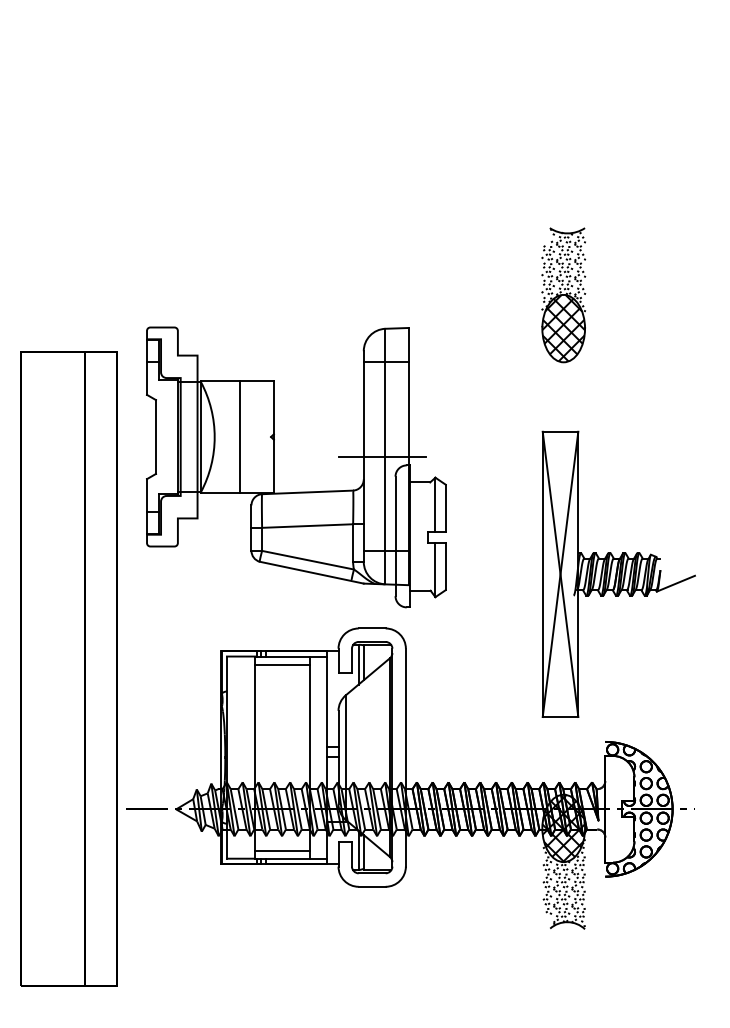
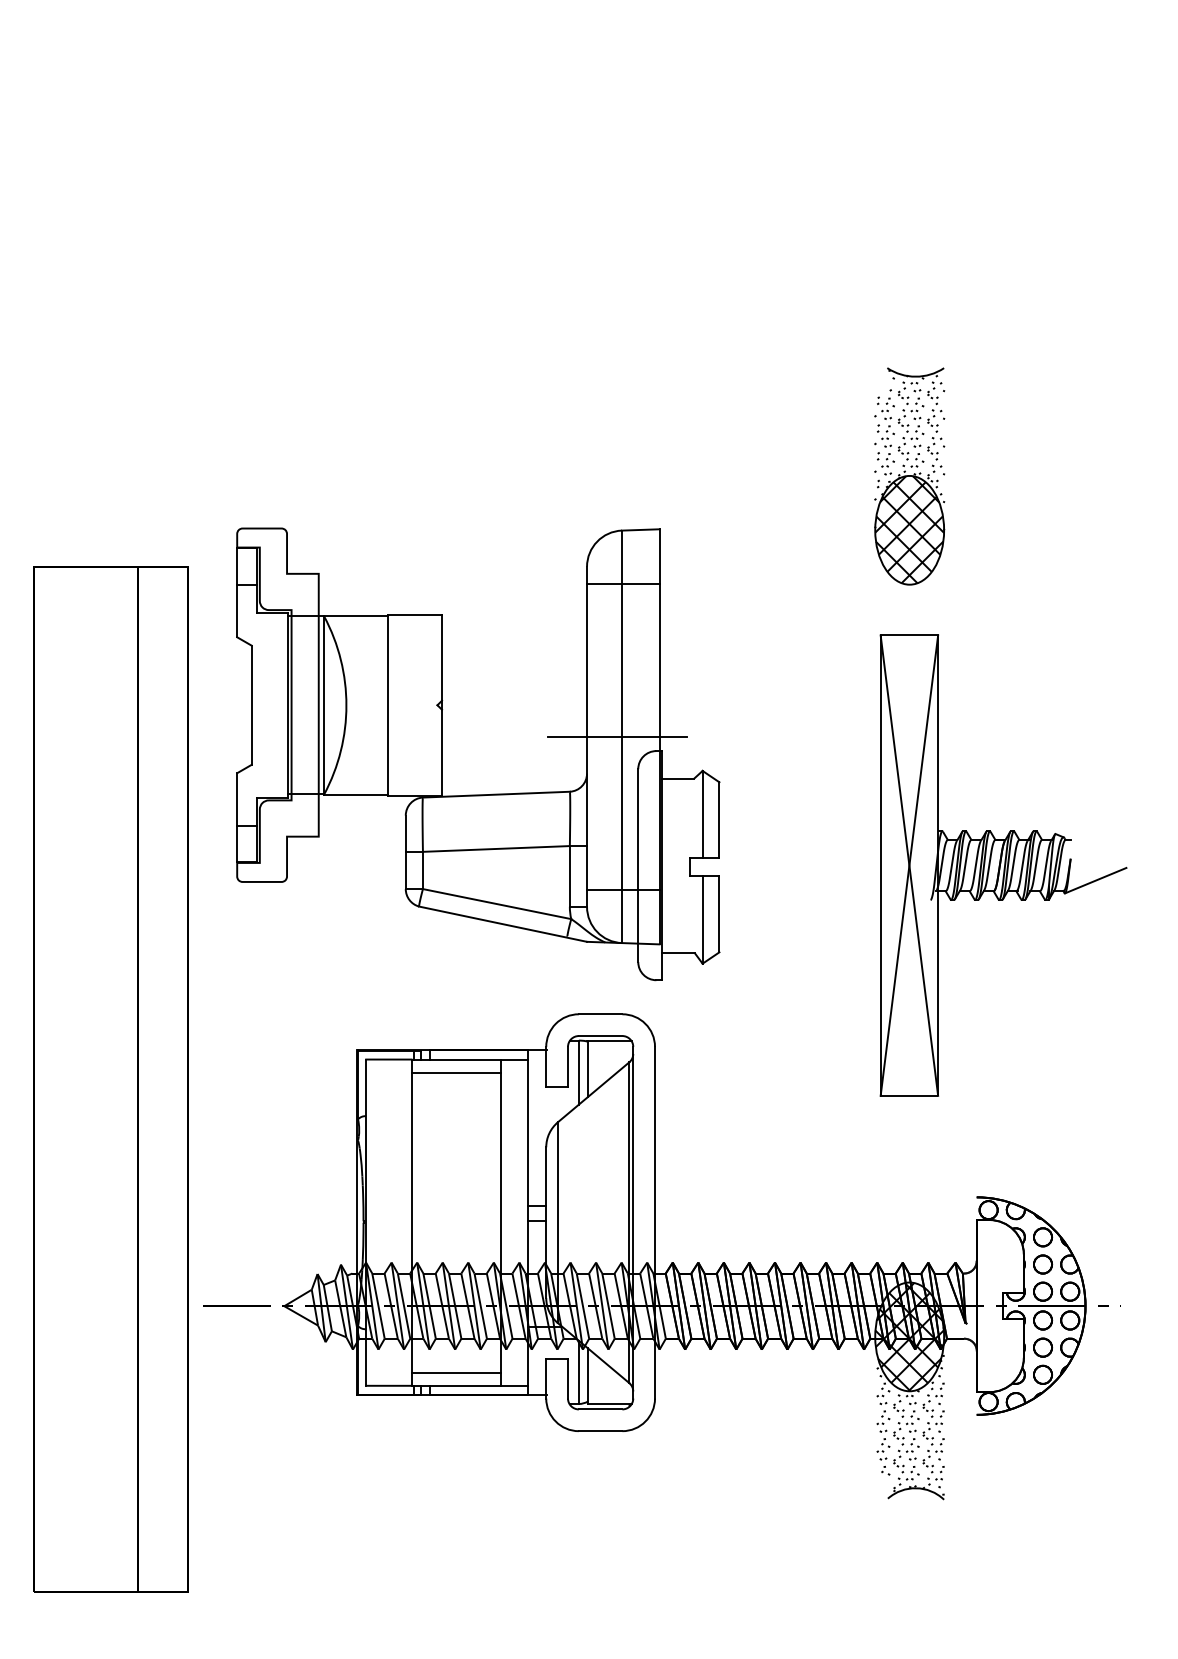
part: (618, 573) -> (1002, 864), moved

